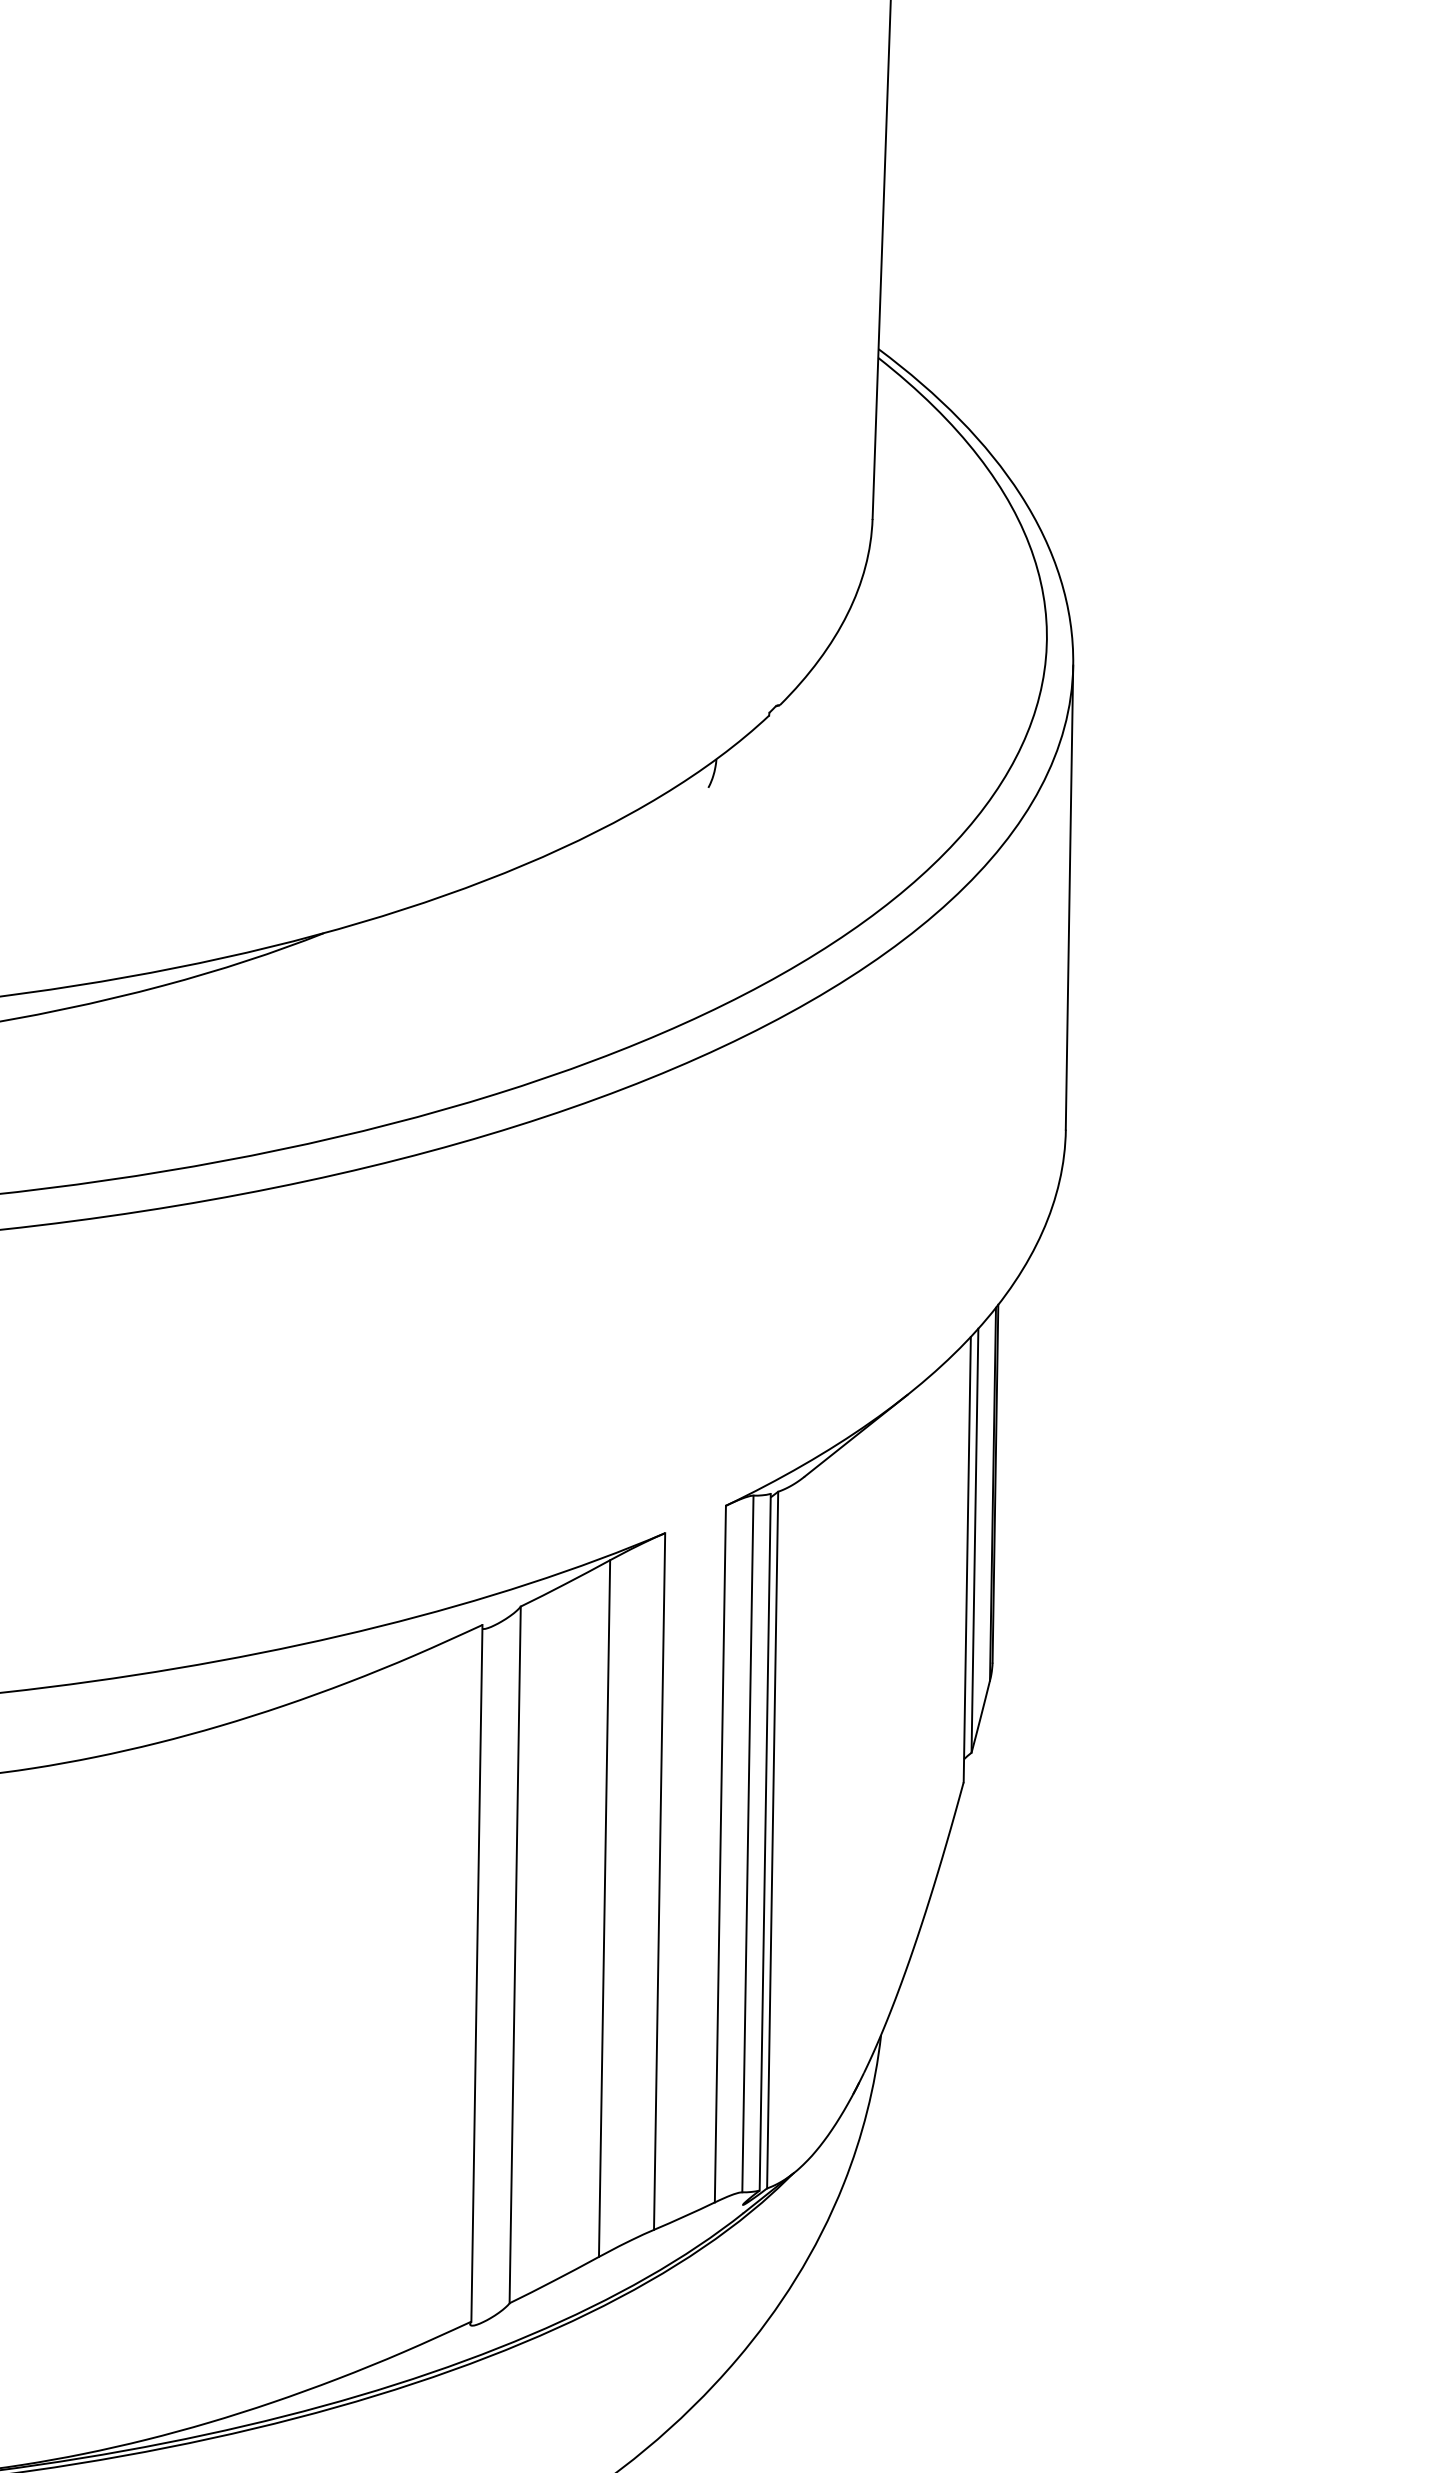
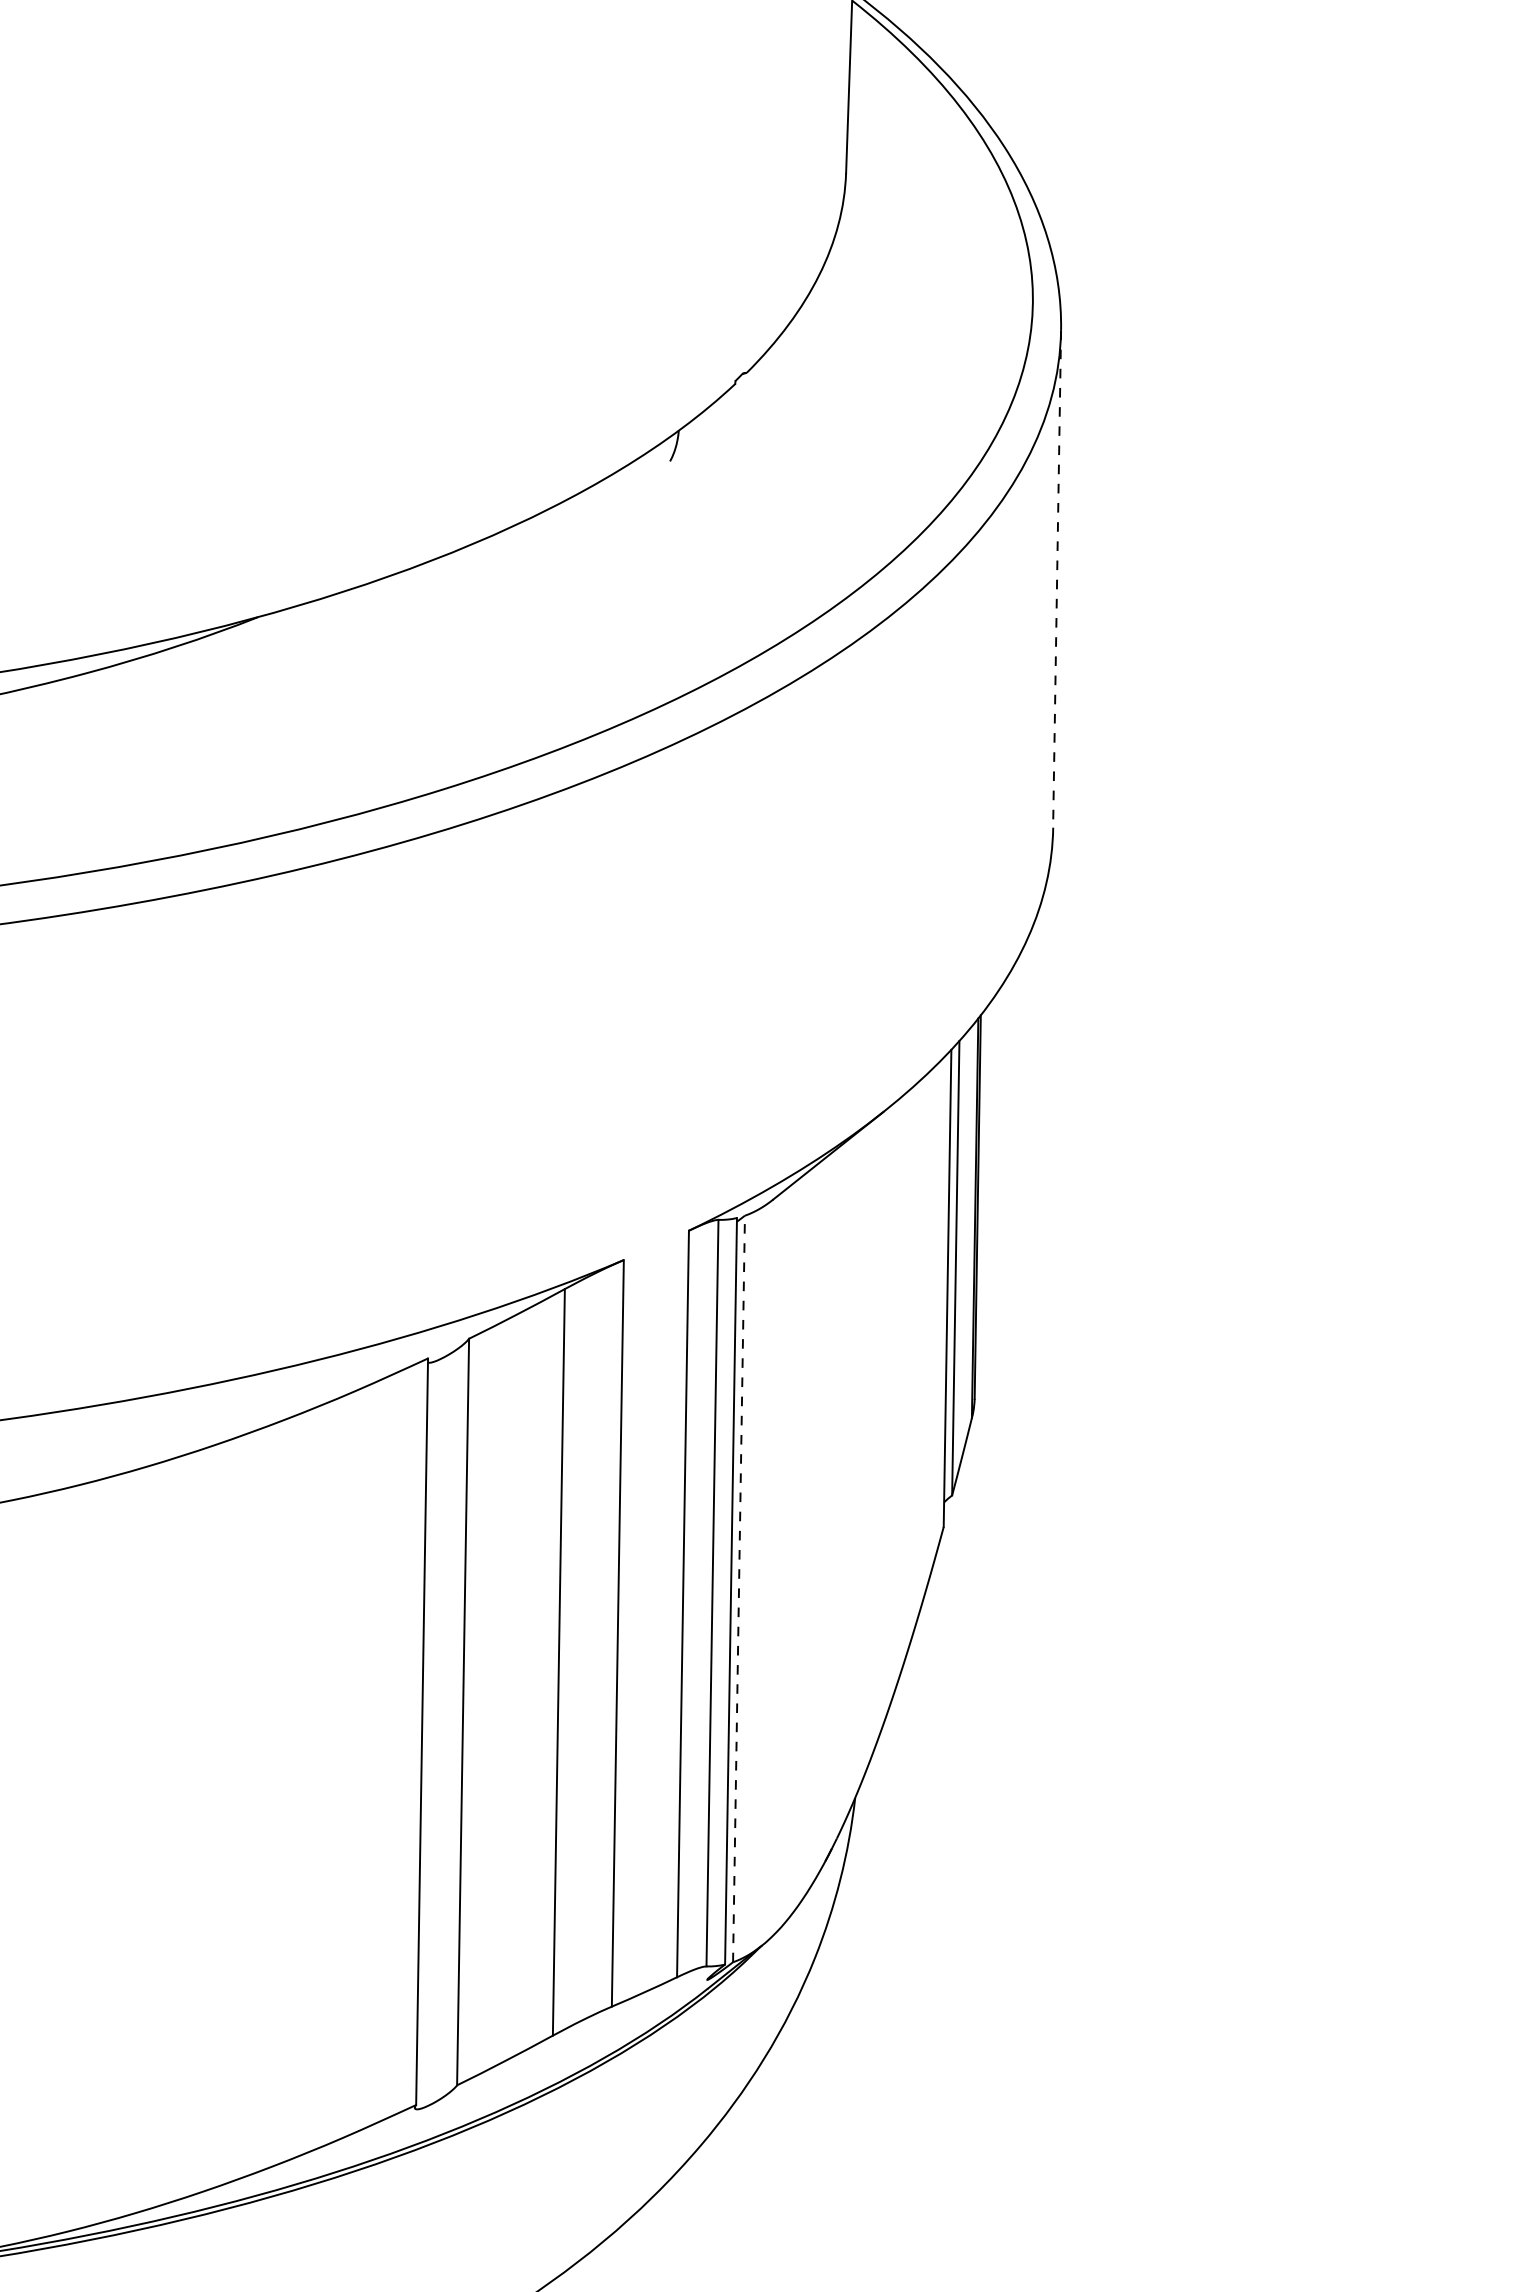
line: (1069, 898) -> (1057, 579), solid -> dashed
line: (772, 1839) -> (738, 1588), solid -> dashed

